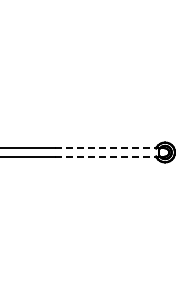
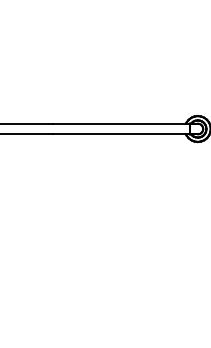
line: (107, 148) -> (122, 123), dashed -> solid
line: (107, 156) -> (122, 134), dashed -> solid

